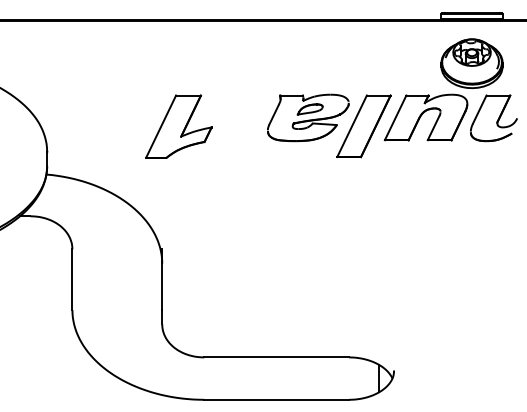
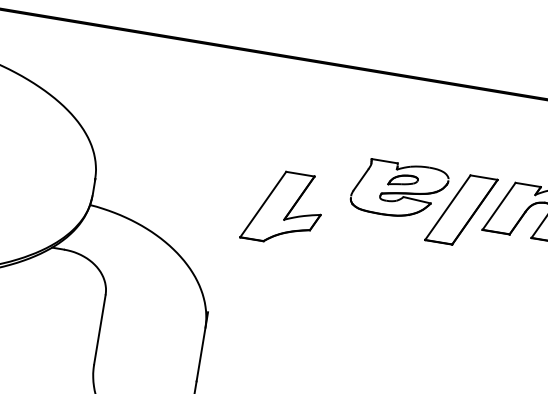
part: (178, 126) -> (283, 207), moved

